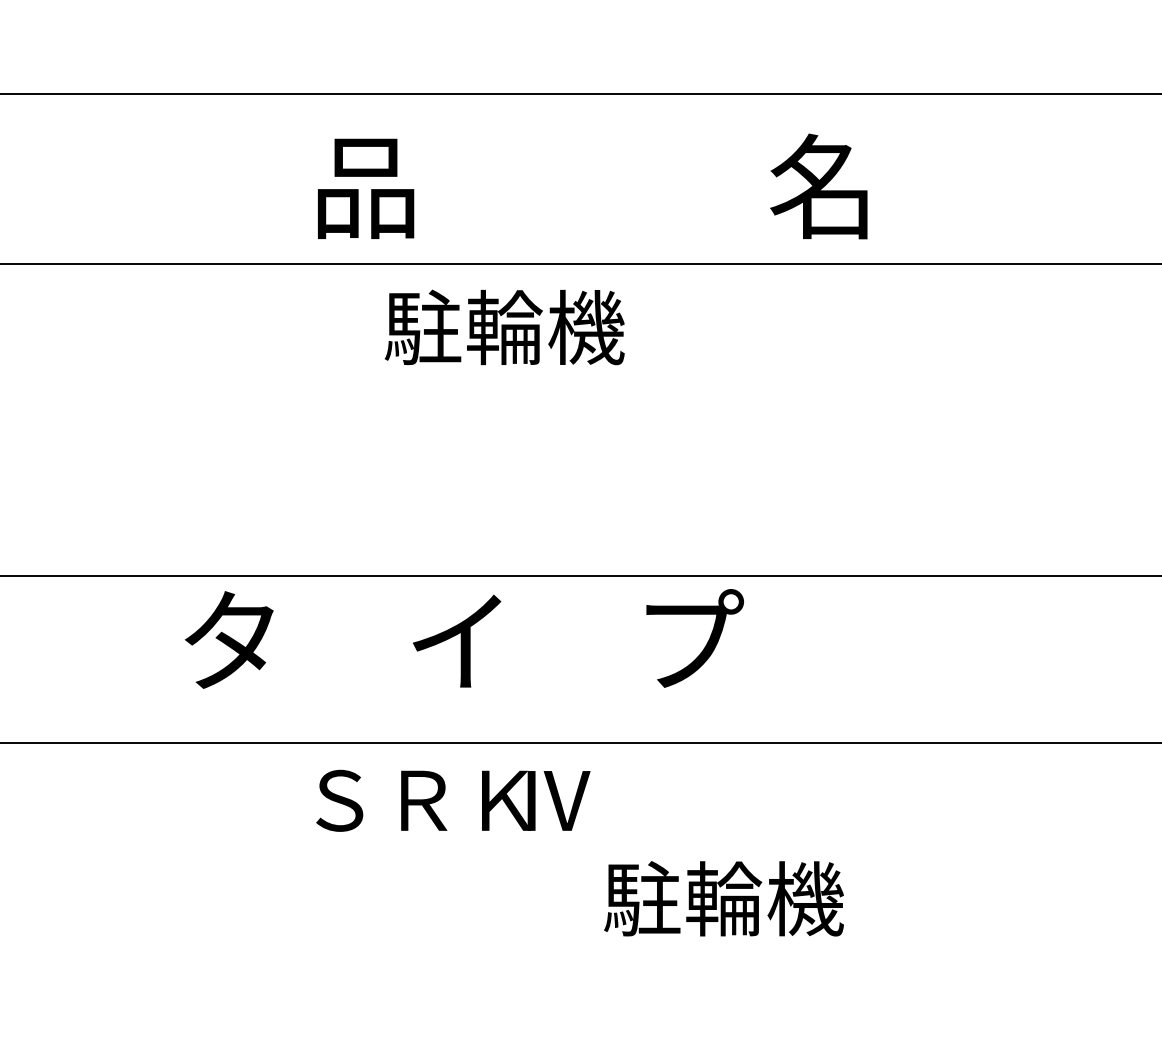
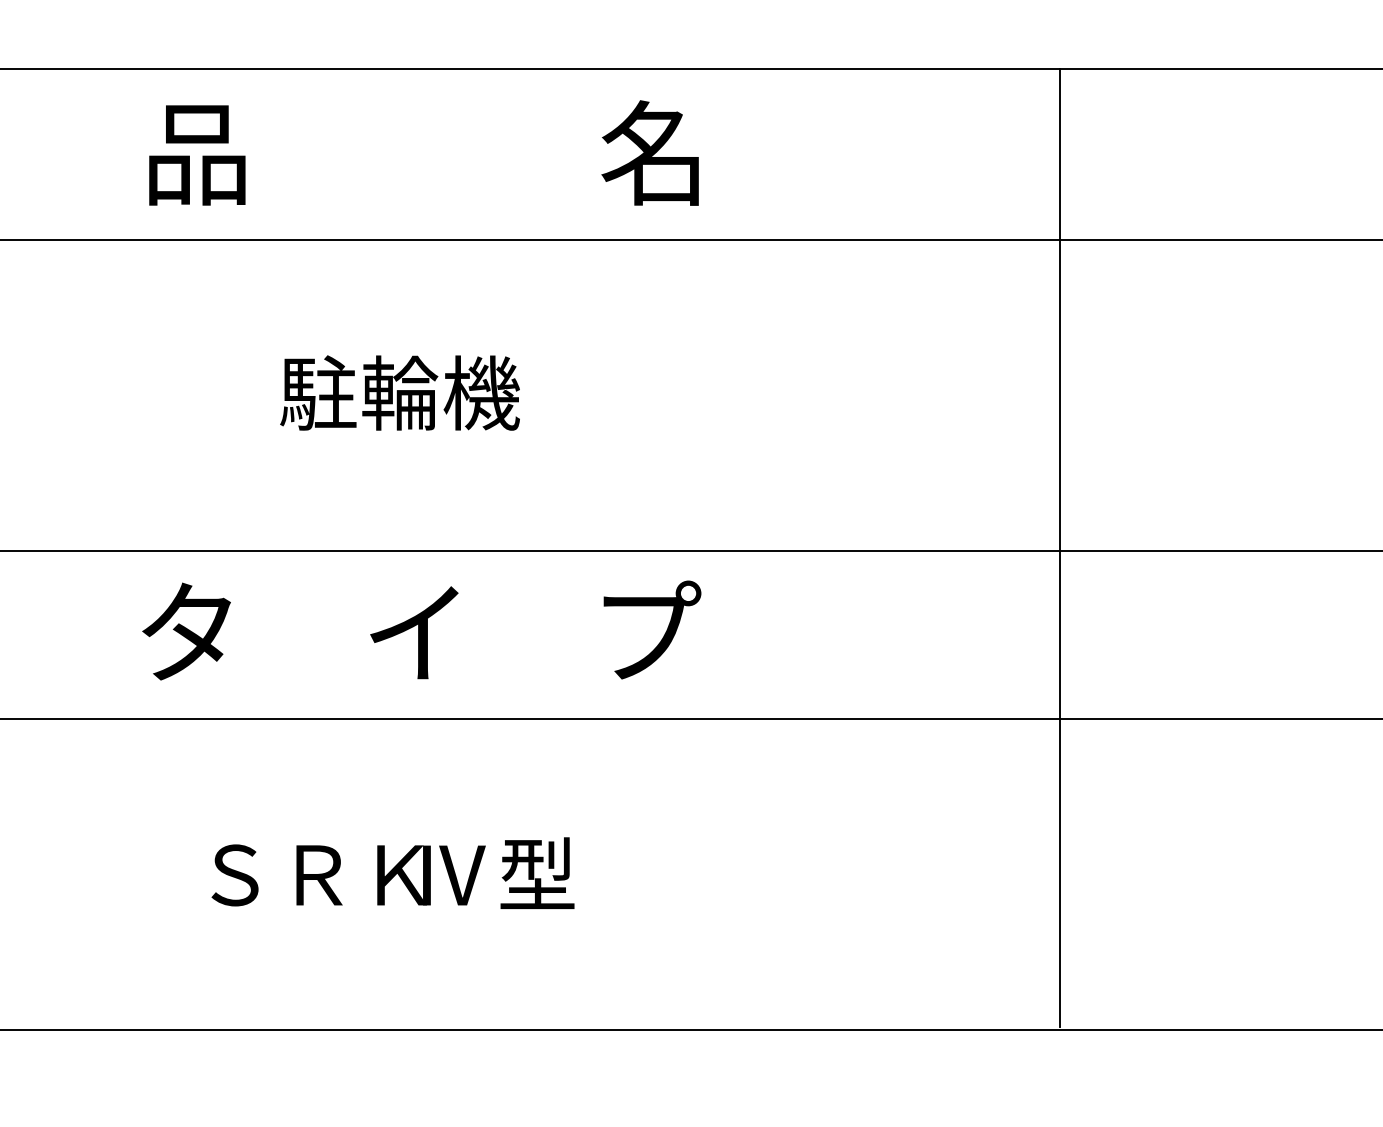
text: (592, 185) -> (423, 152), moved
text: (504, 326) -> (399, 392), moved
text: (464, 638) -> (421, 630), moved
text: (453, 800) -> (348, 875), moved
text: (724, 898) -> (619, 874), 駐輪機 -> 型

